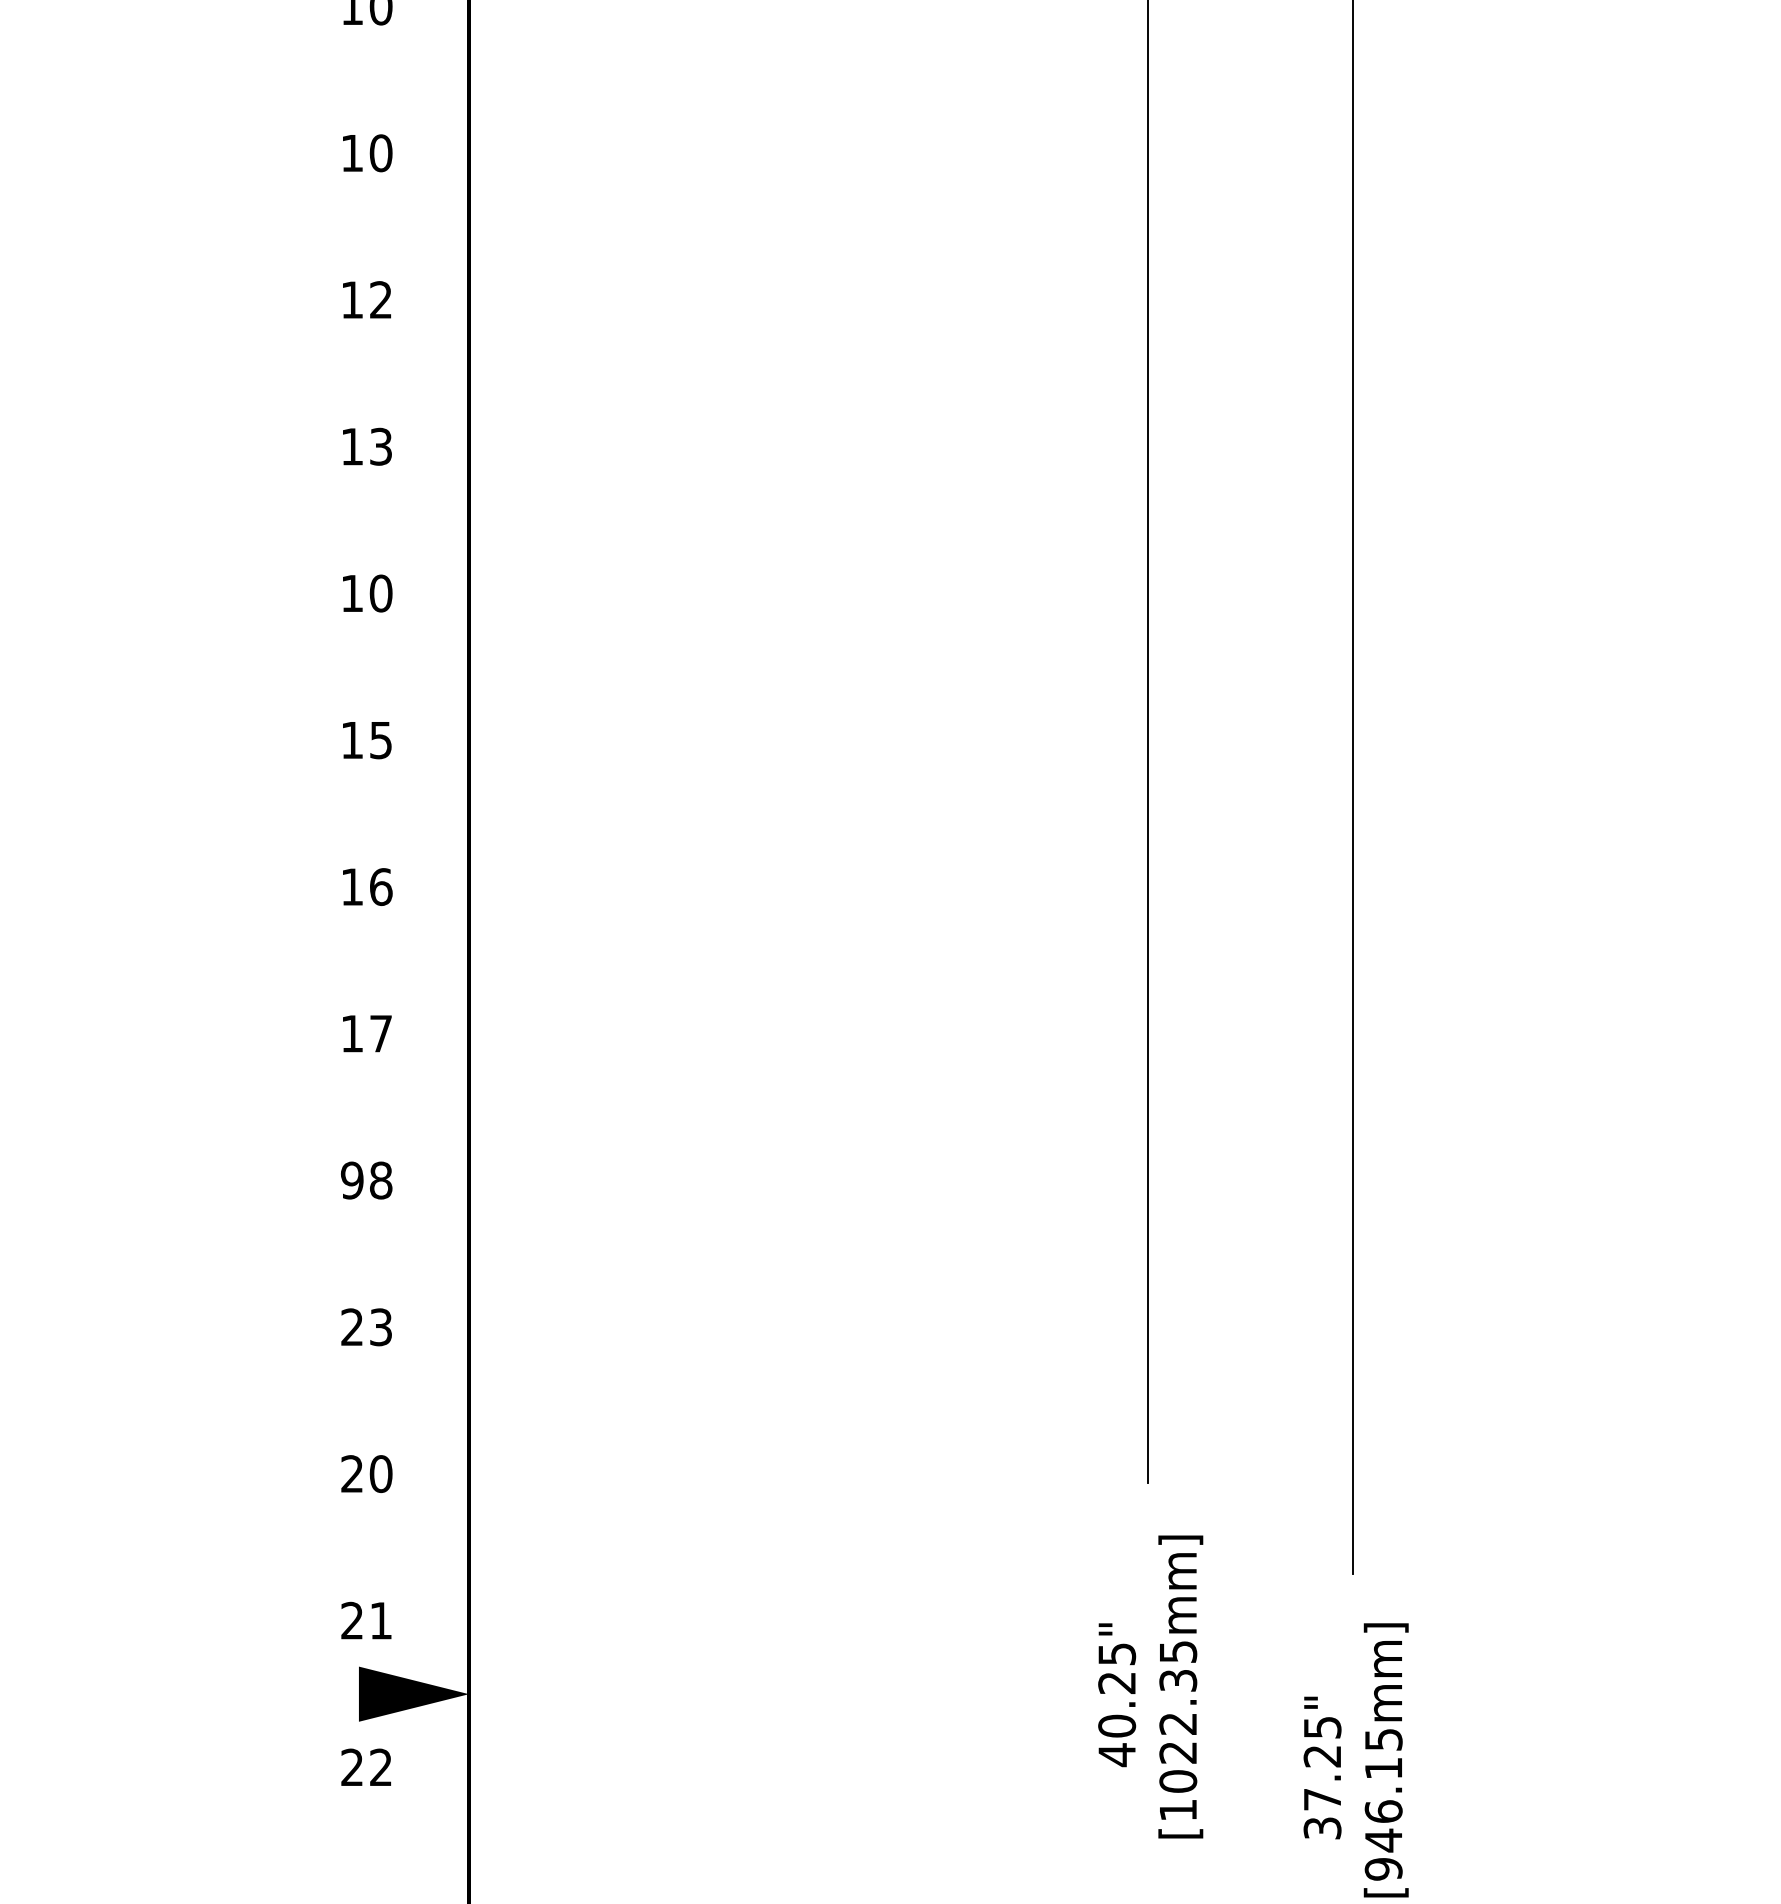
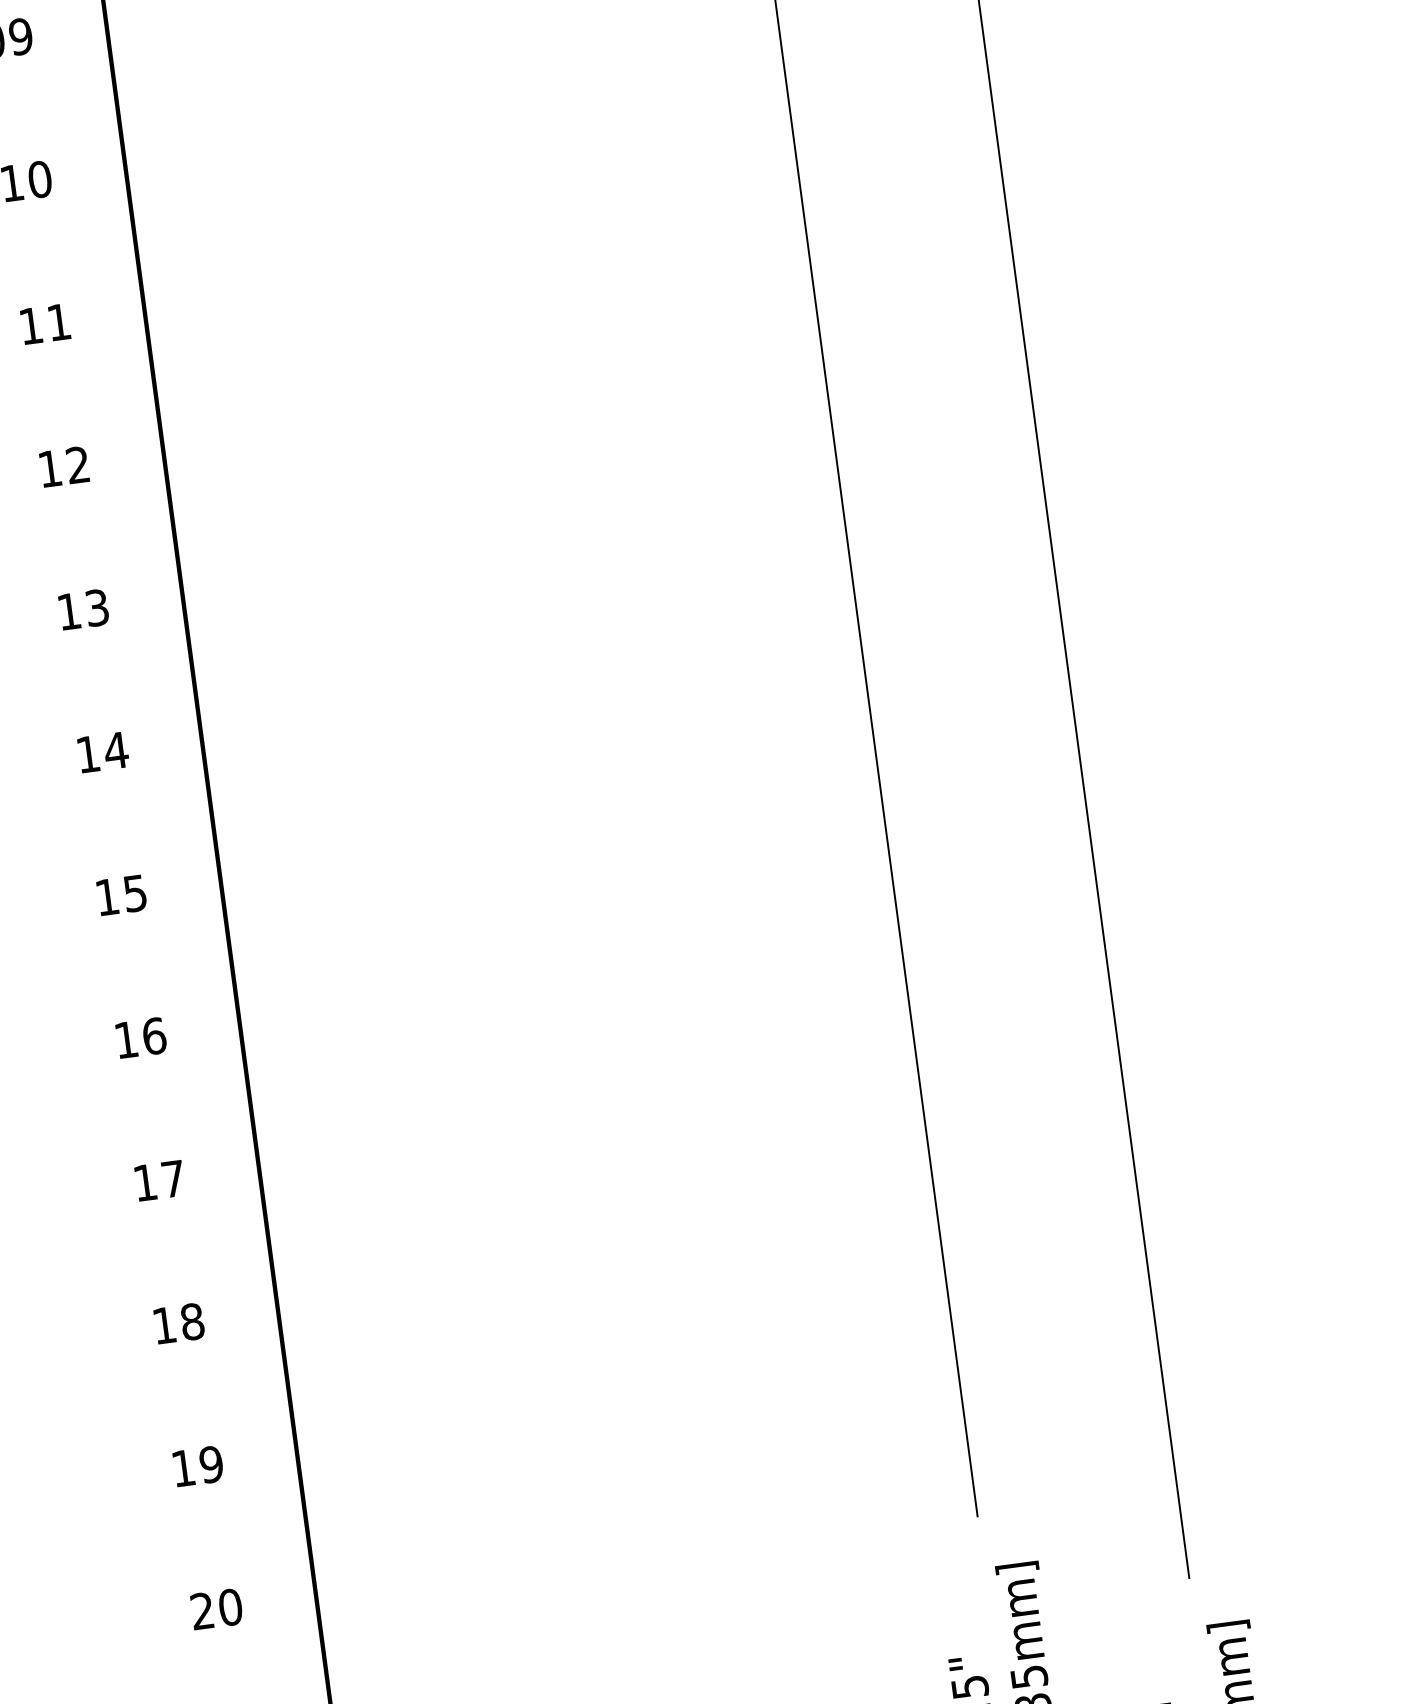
text: (380, 153) -> (58, 322), 10 -> 11
text: (380, 593) -> (115, 750), 10 -> 14
text: (352, 1180) -> (164, 1325), 98 -> 18
text: (366, 1327) -> (197, 1466), 23 -> 19

